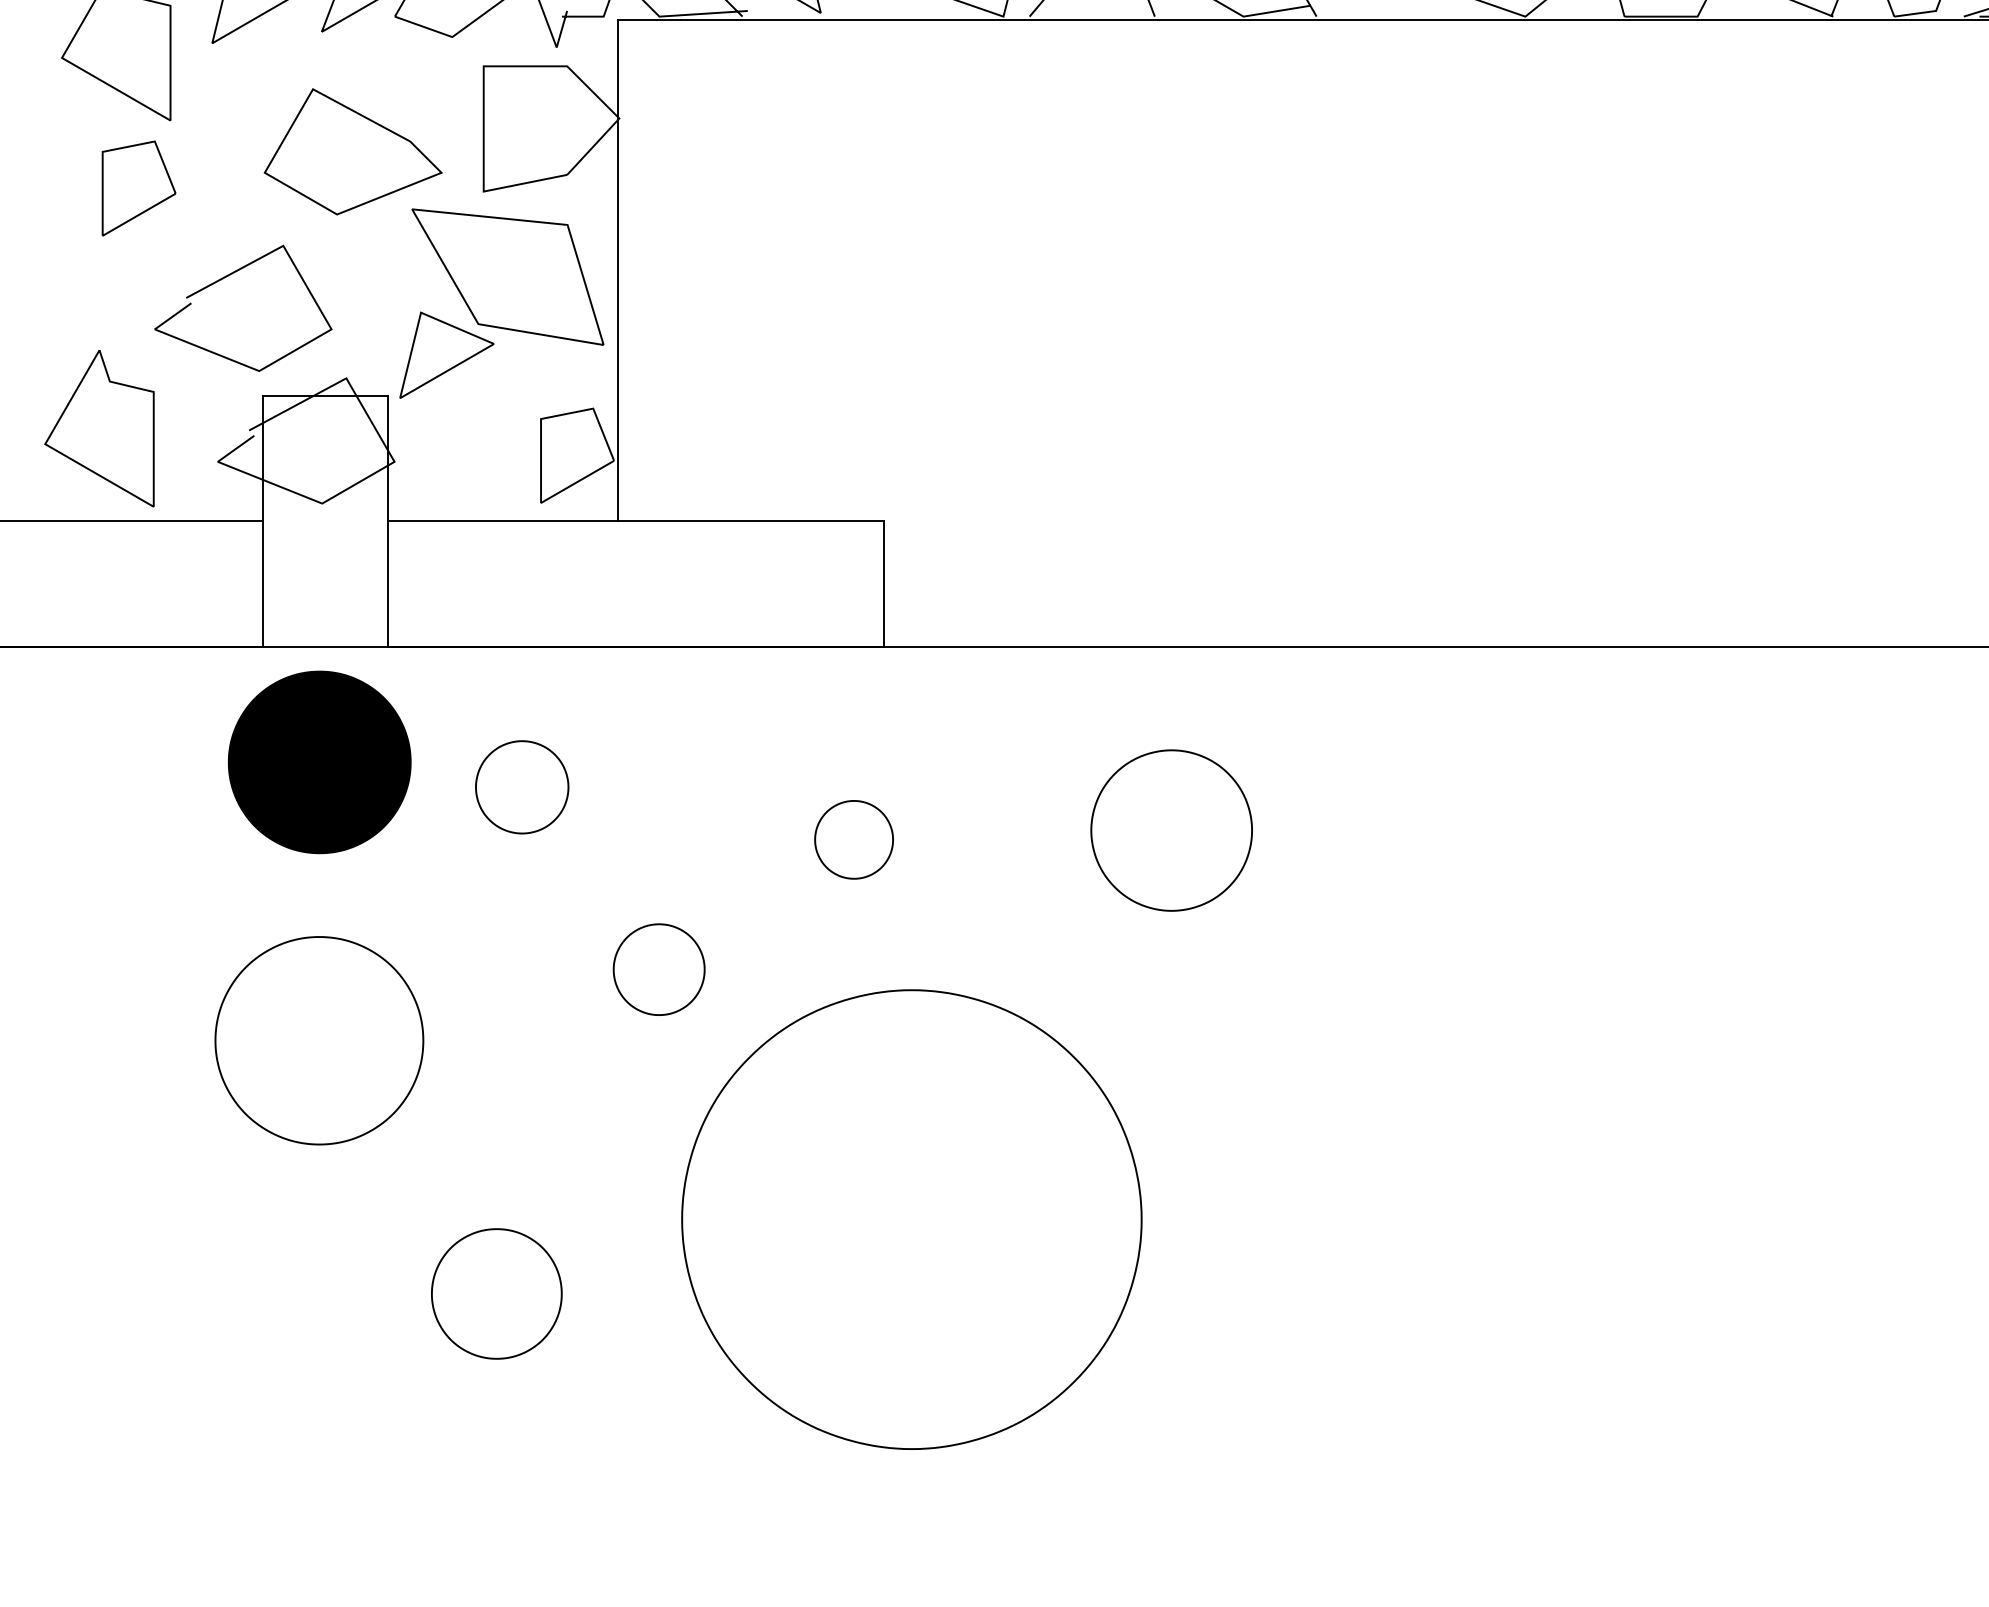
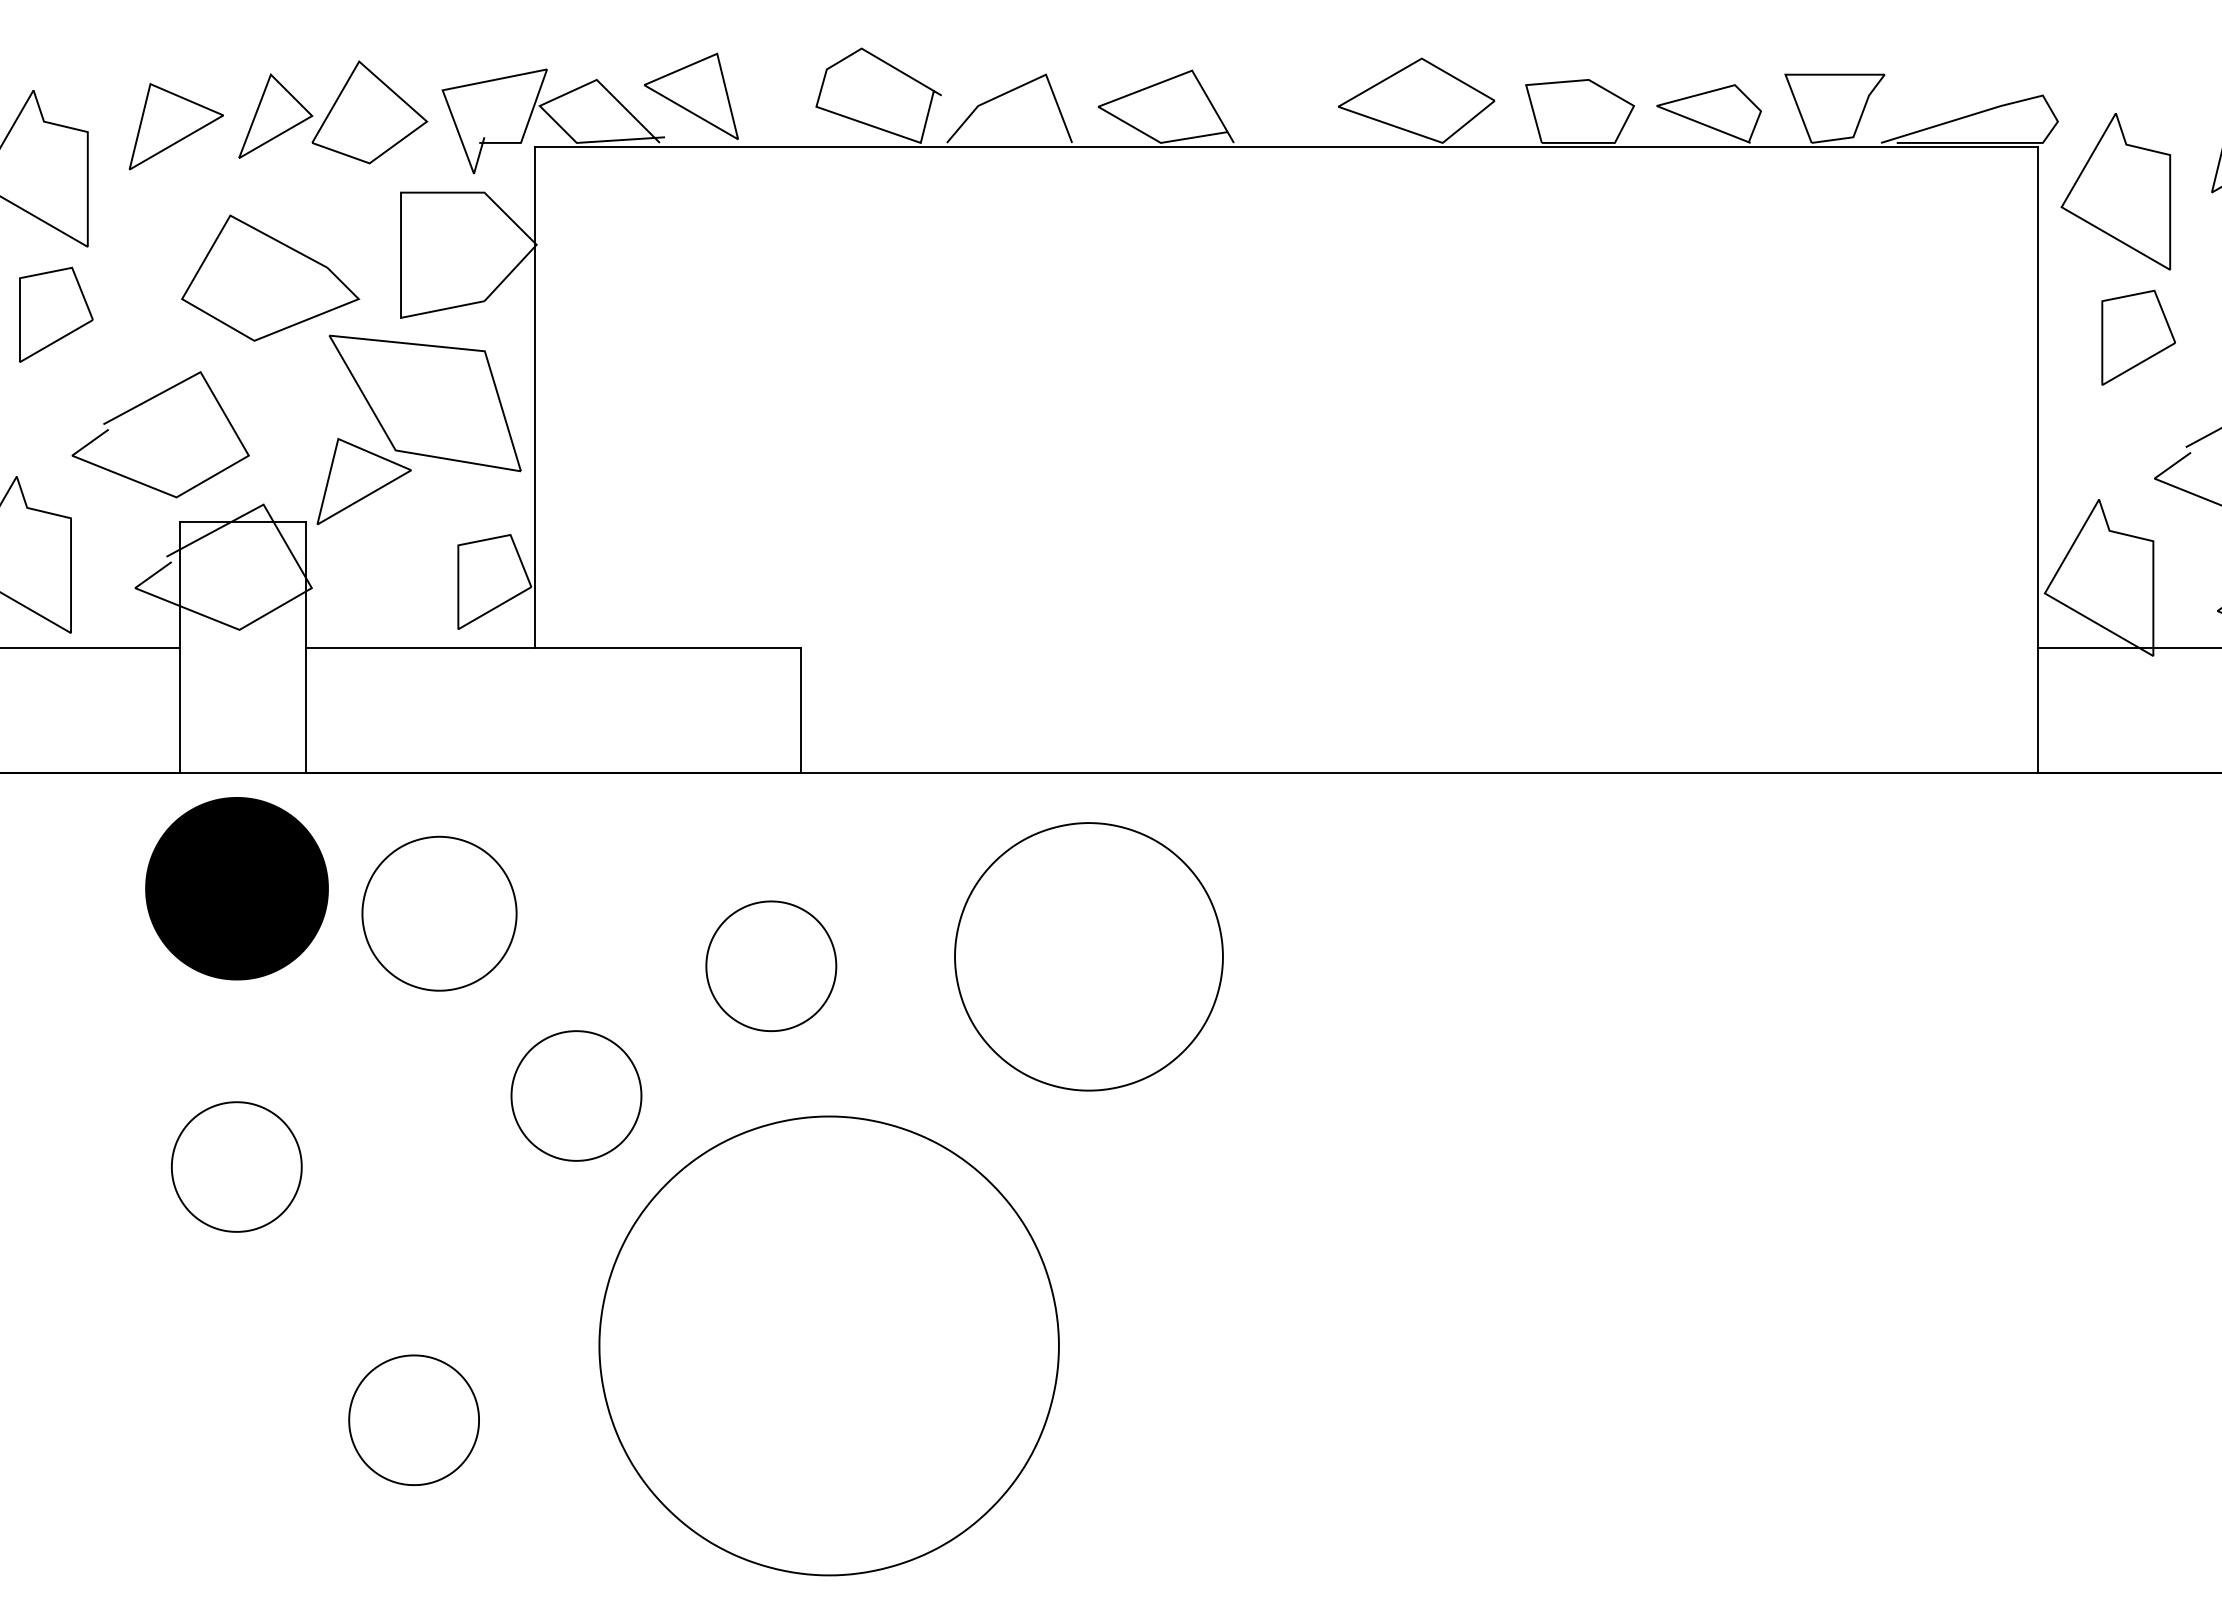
part: (522, 787) -> (439, 913), size x1.67
part: (1171, 830) -> (1088, 956), size x1.67
part: (854, 839) -> (771, 965), size x1.67
part: (659, 969) -> (576, 1095), size x1.43
part: (319, 1040) -> (236, 1166), size x0.62

